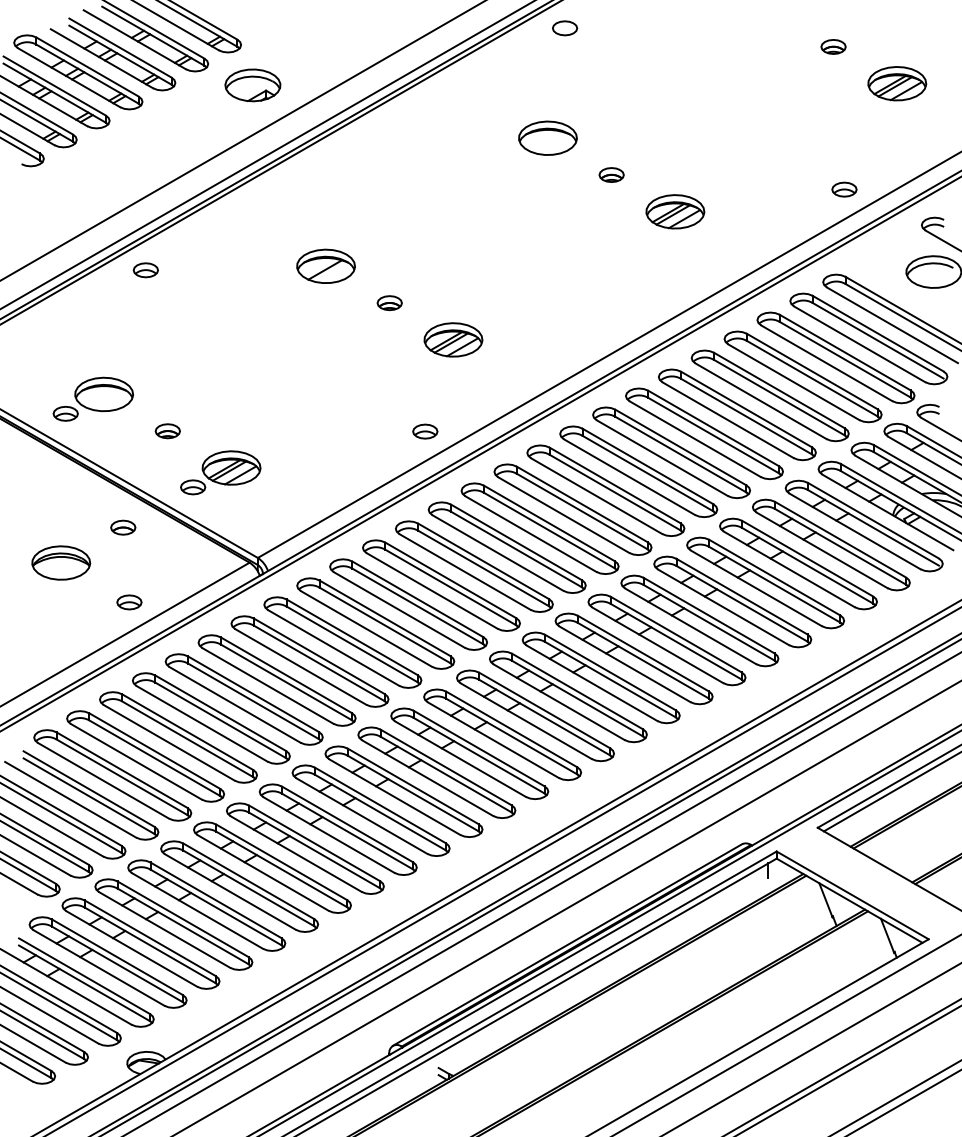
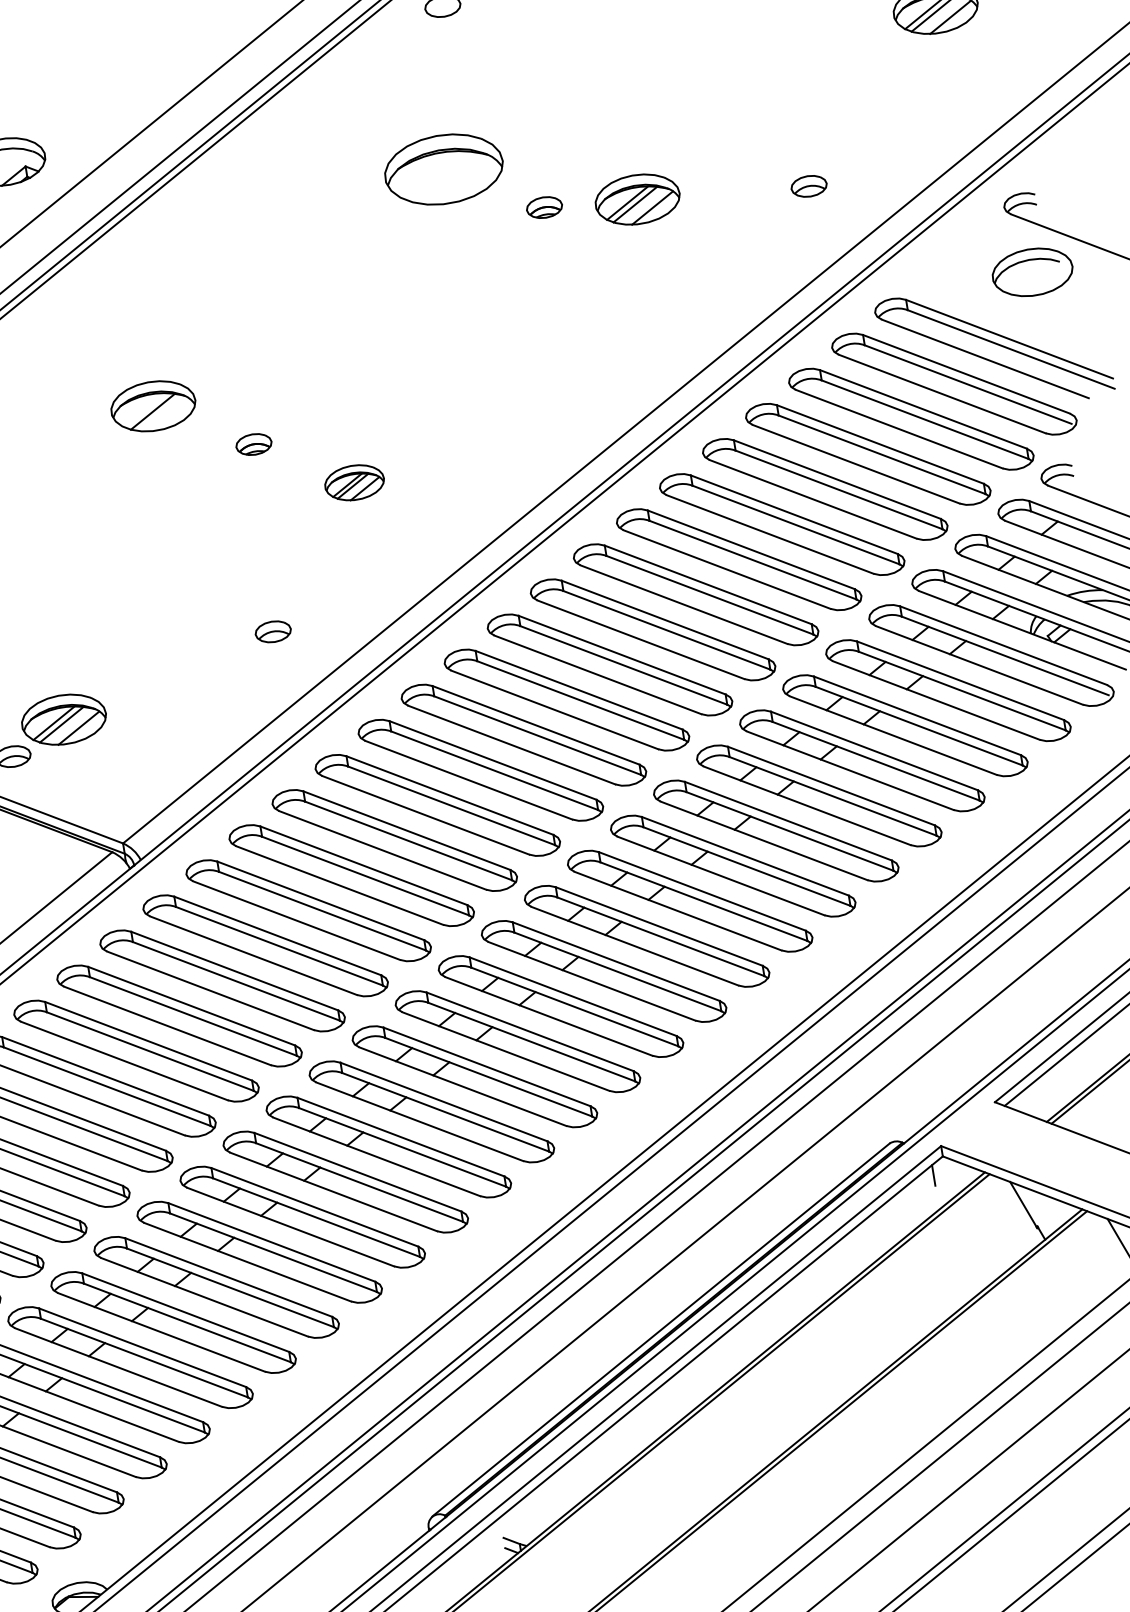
part: (547, 137) -> (443, 168), size x1.4
part: (844, 189) -> (809, 186), moved
part: (675, 211) -> (637, 199), moved
part: (453, 339) -> (354, 482), size x0.7
part: (425, 431) -> (273, 631), moved

